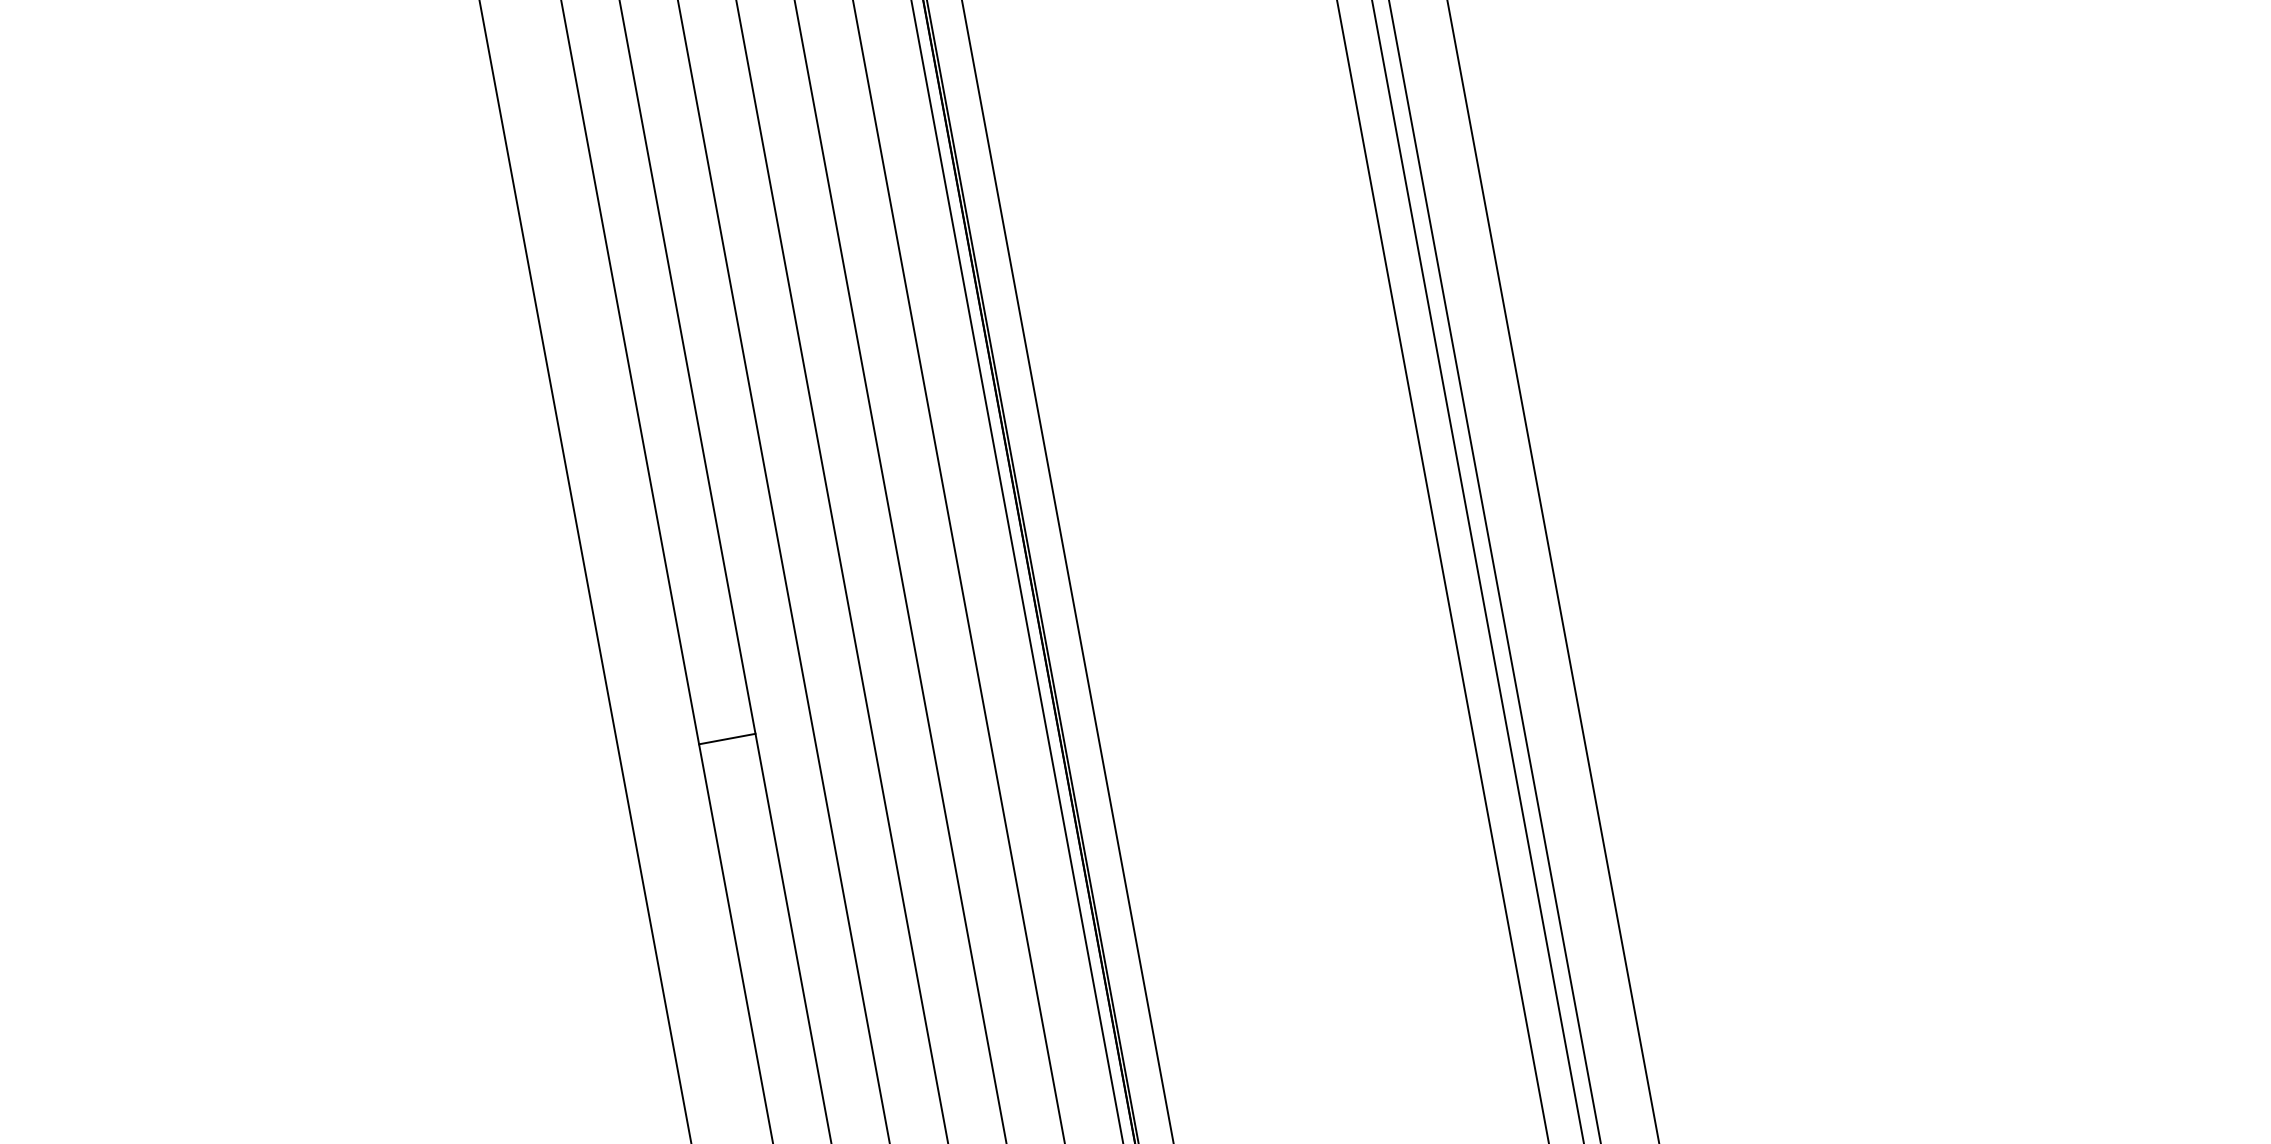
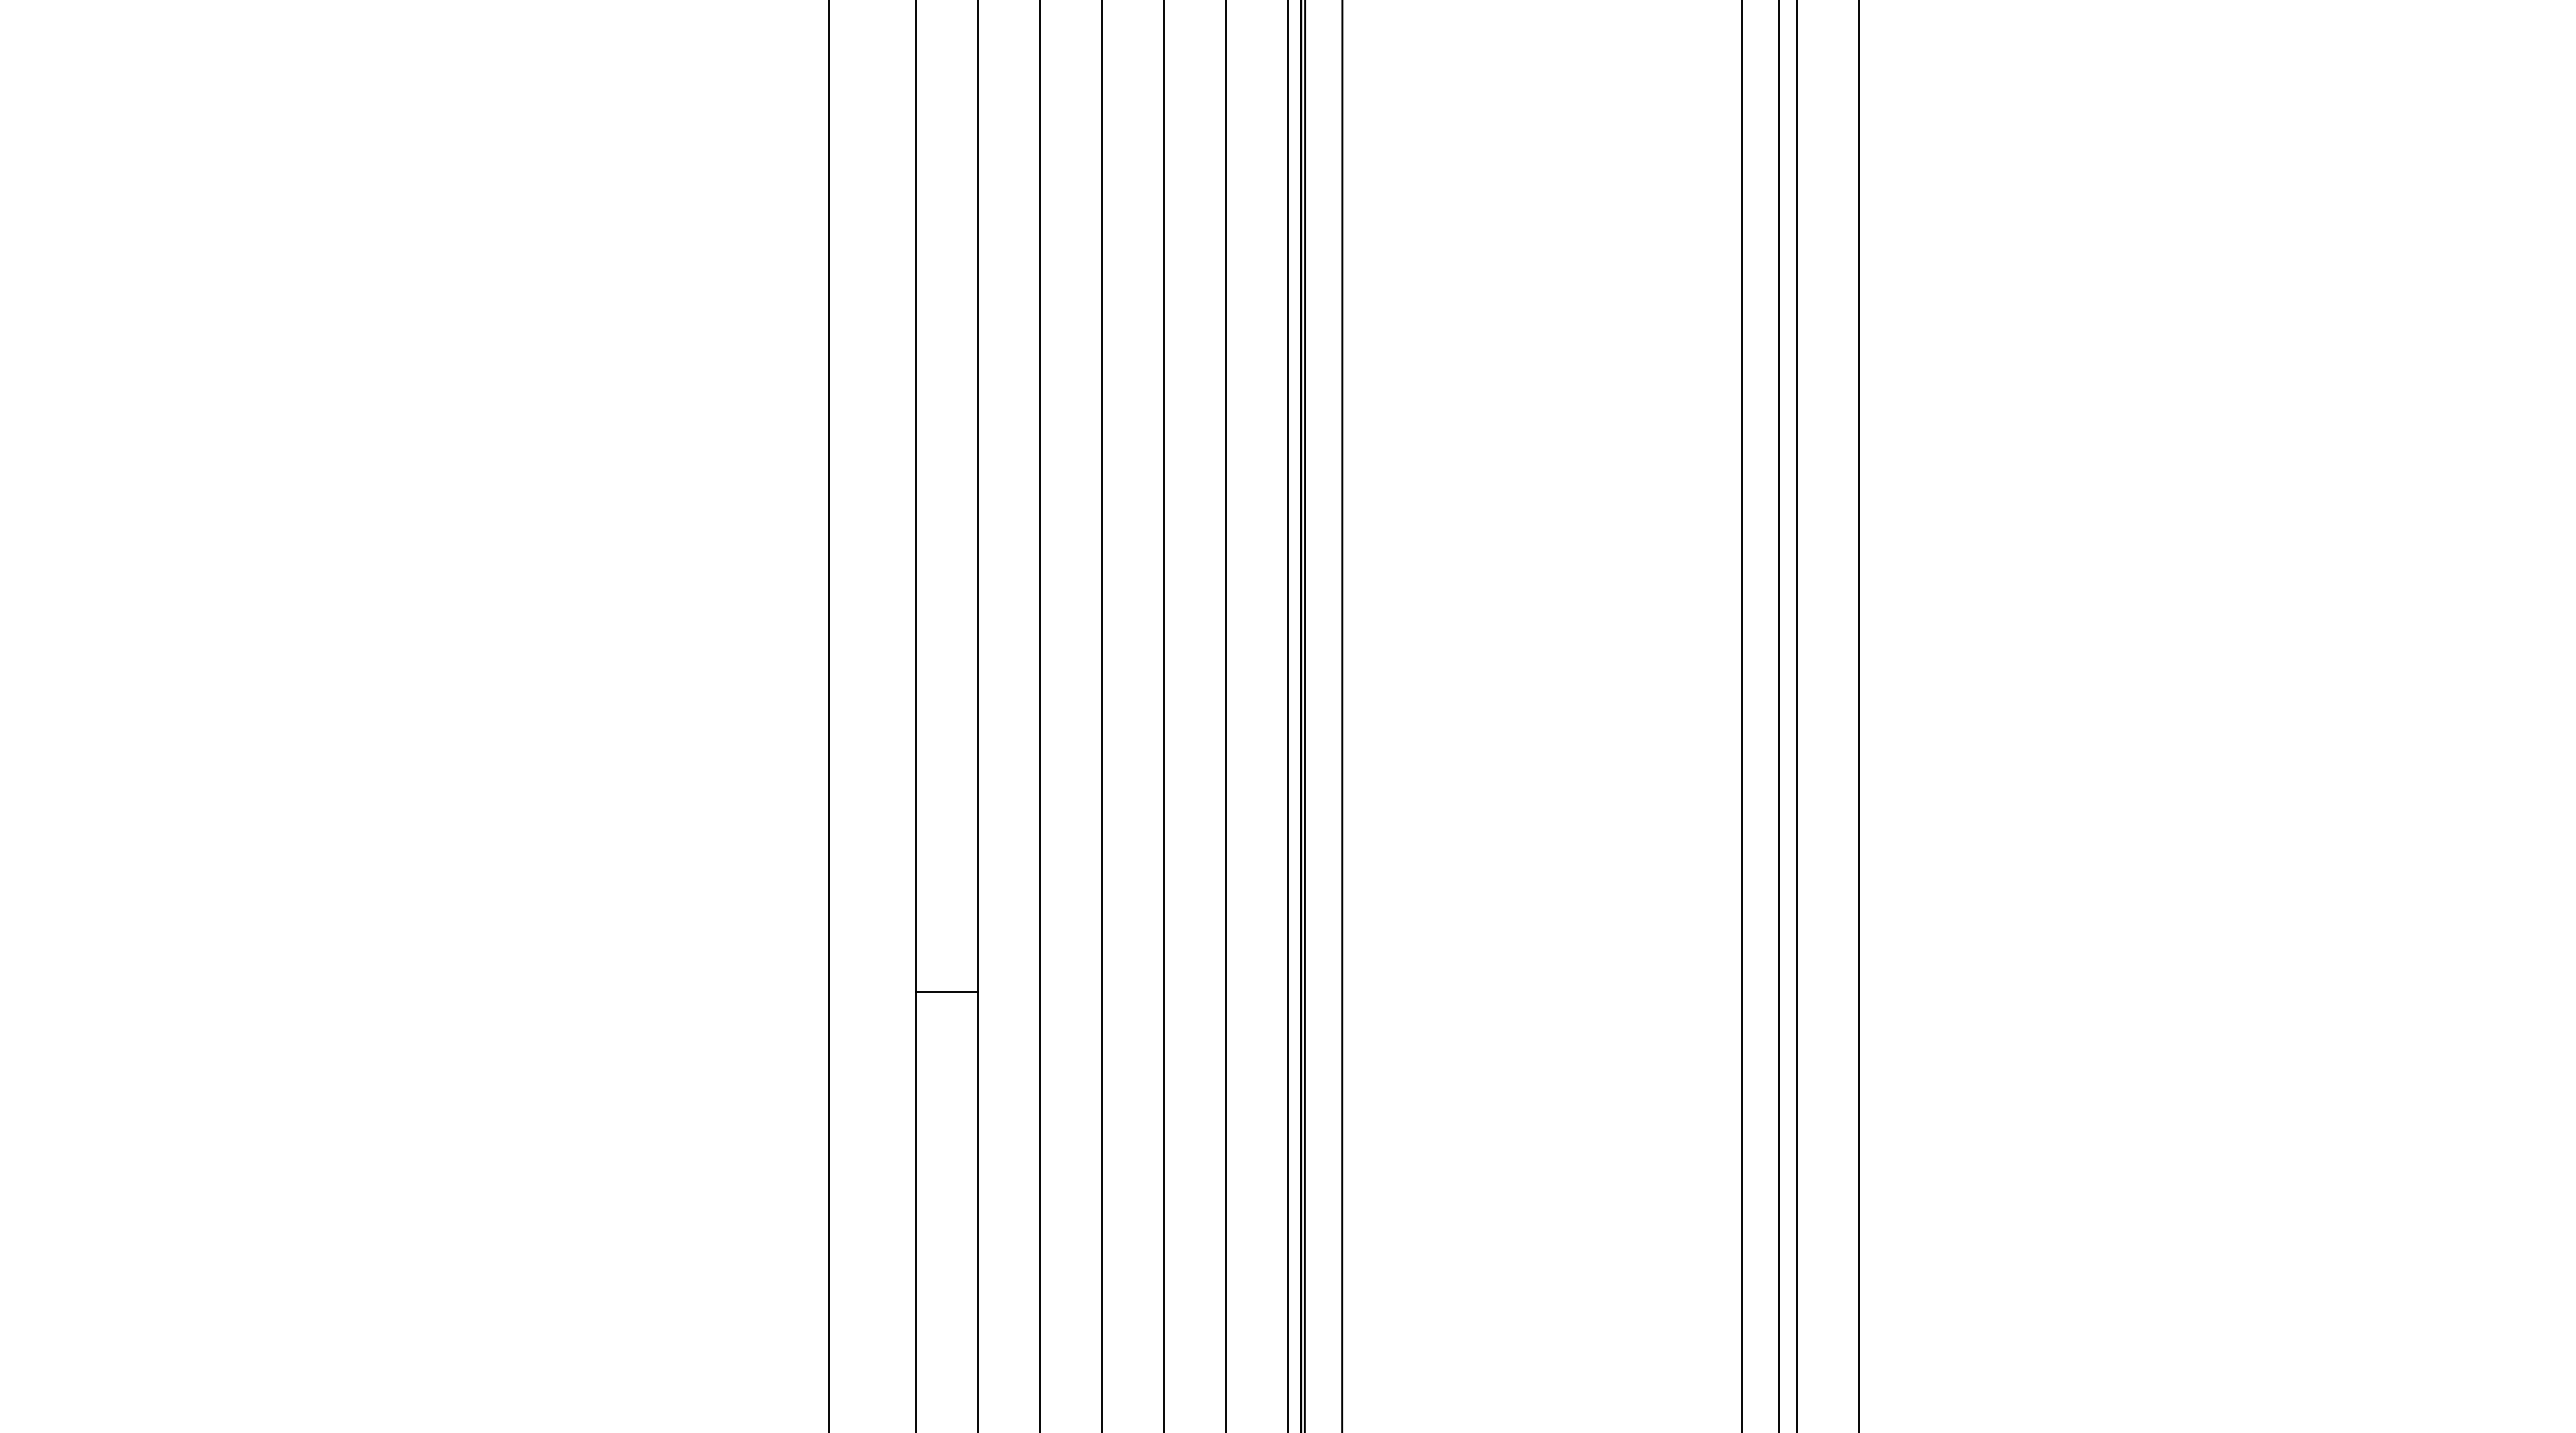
line: (727, 739) -> (946, 991), moved

